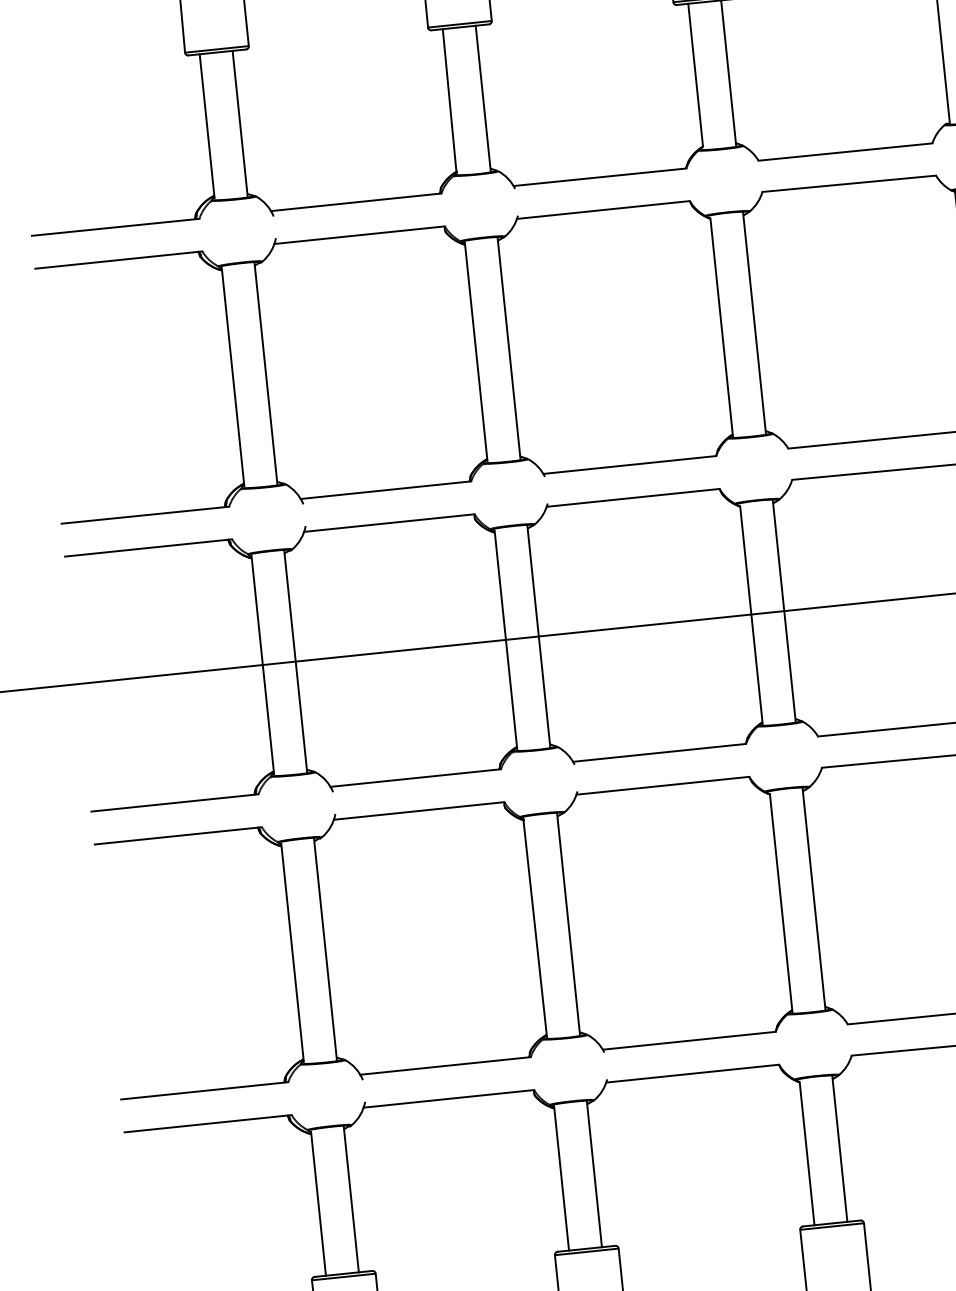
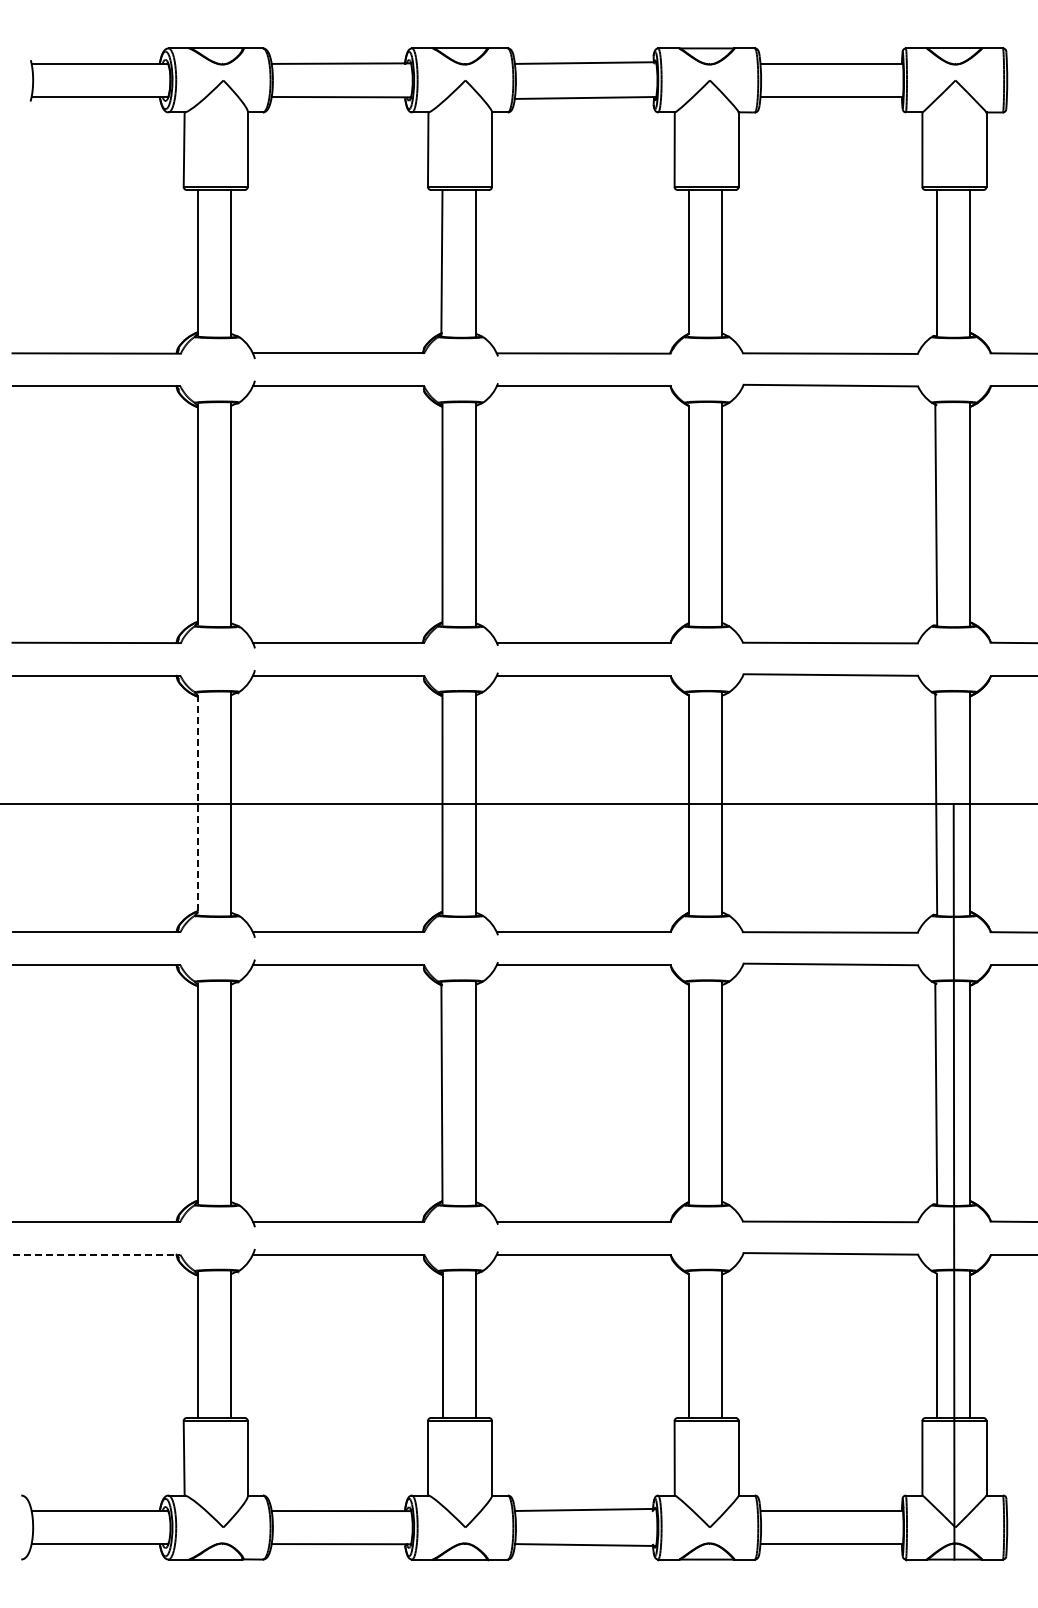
line: (263, 665) -> (198, 804), solid -> dashed
line: (208, 1123) -> (96, 1254), solid -> dashed

